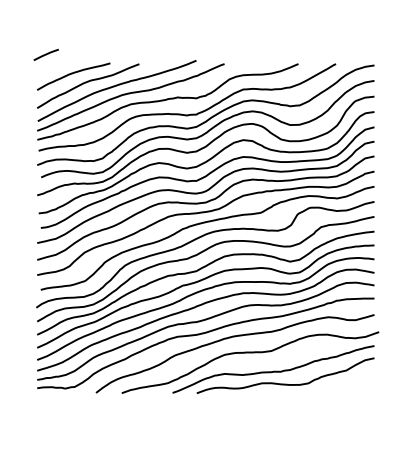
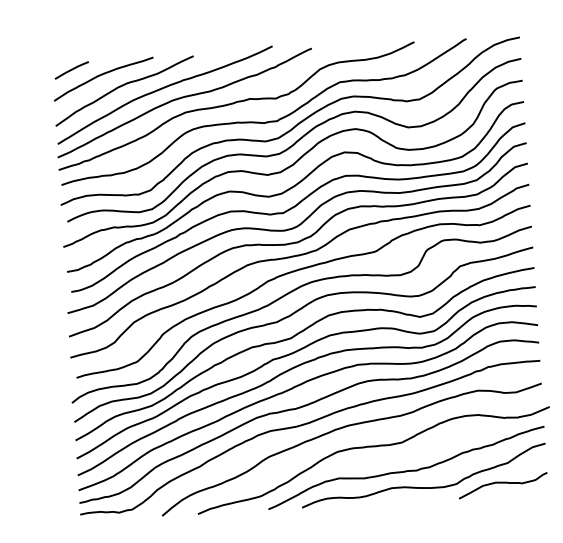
line: (45, 54) -> (70, 69), moved
curve: (341, 385) -> (502, 484), added

